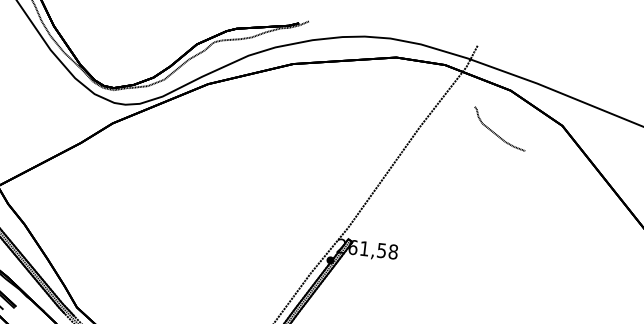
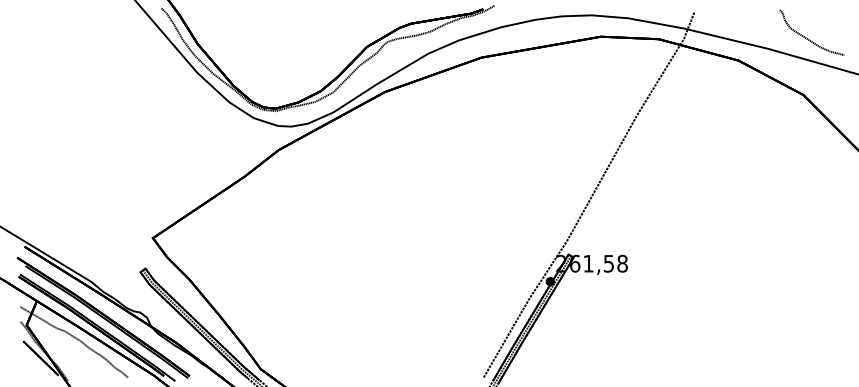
curve: (496, 133) -> (808, 38), moved

